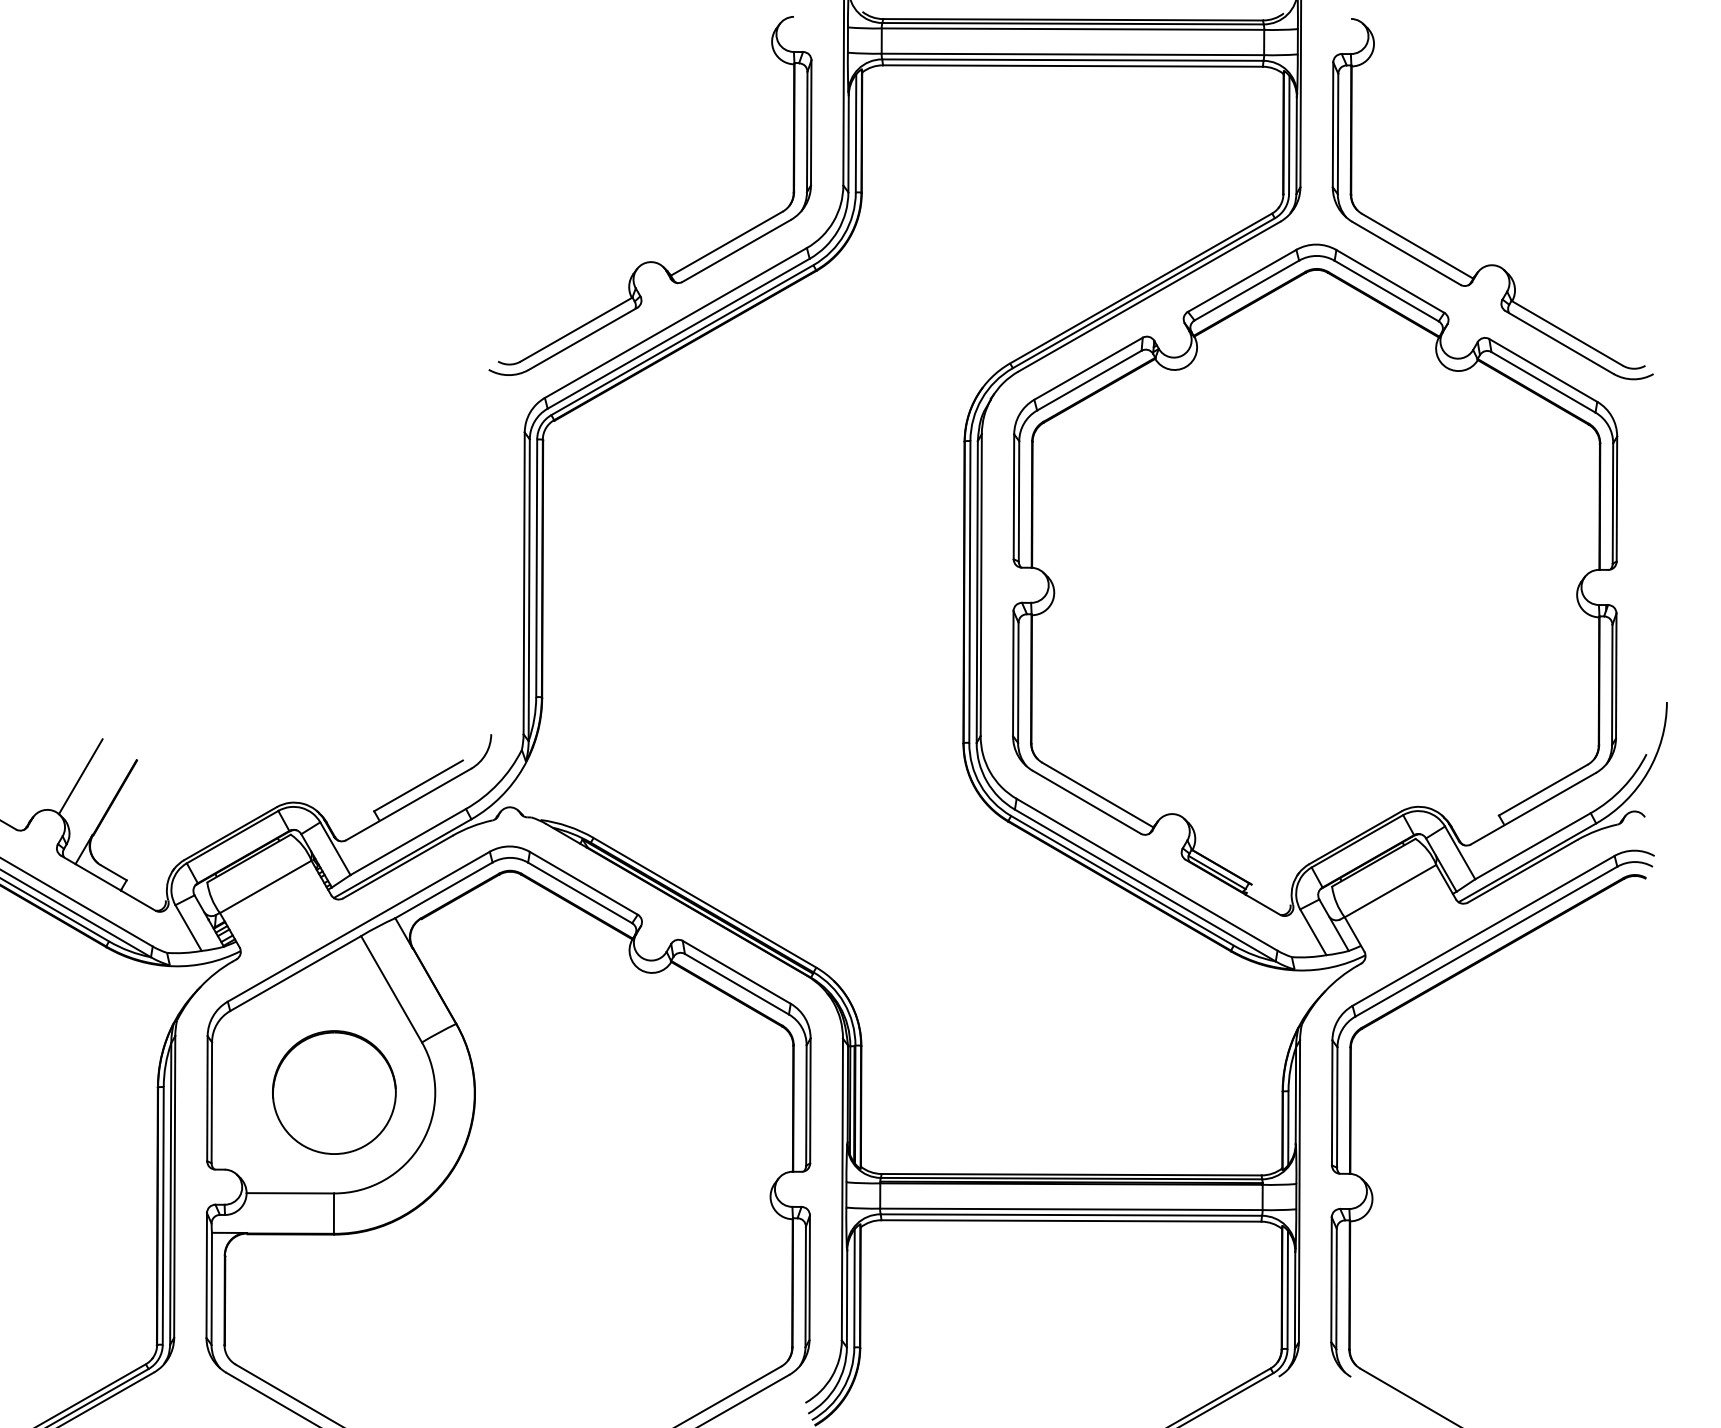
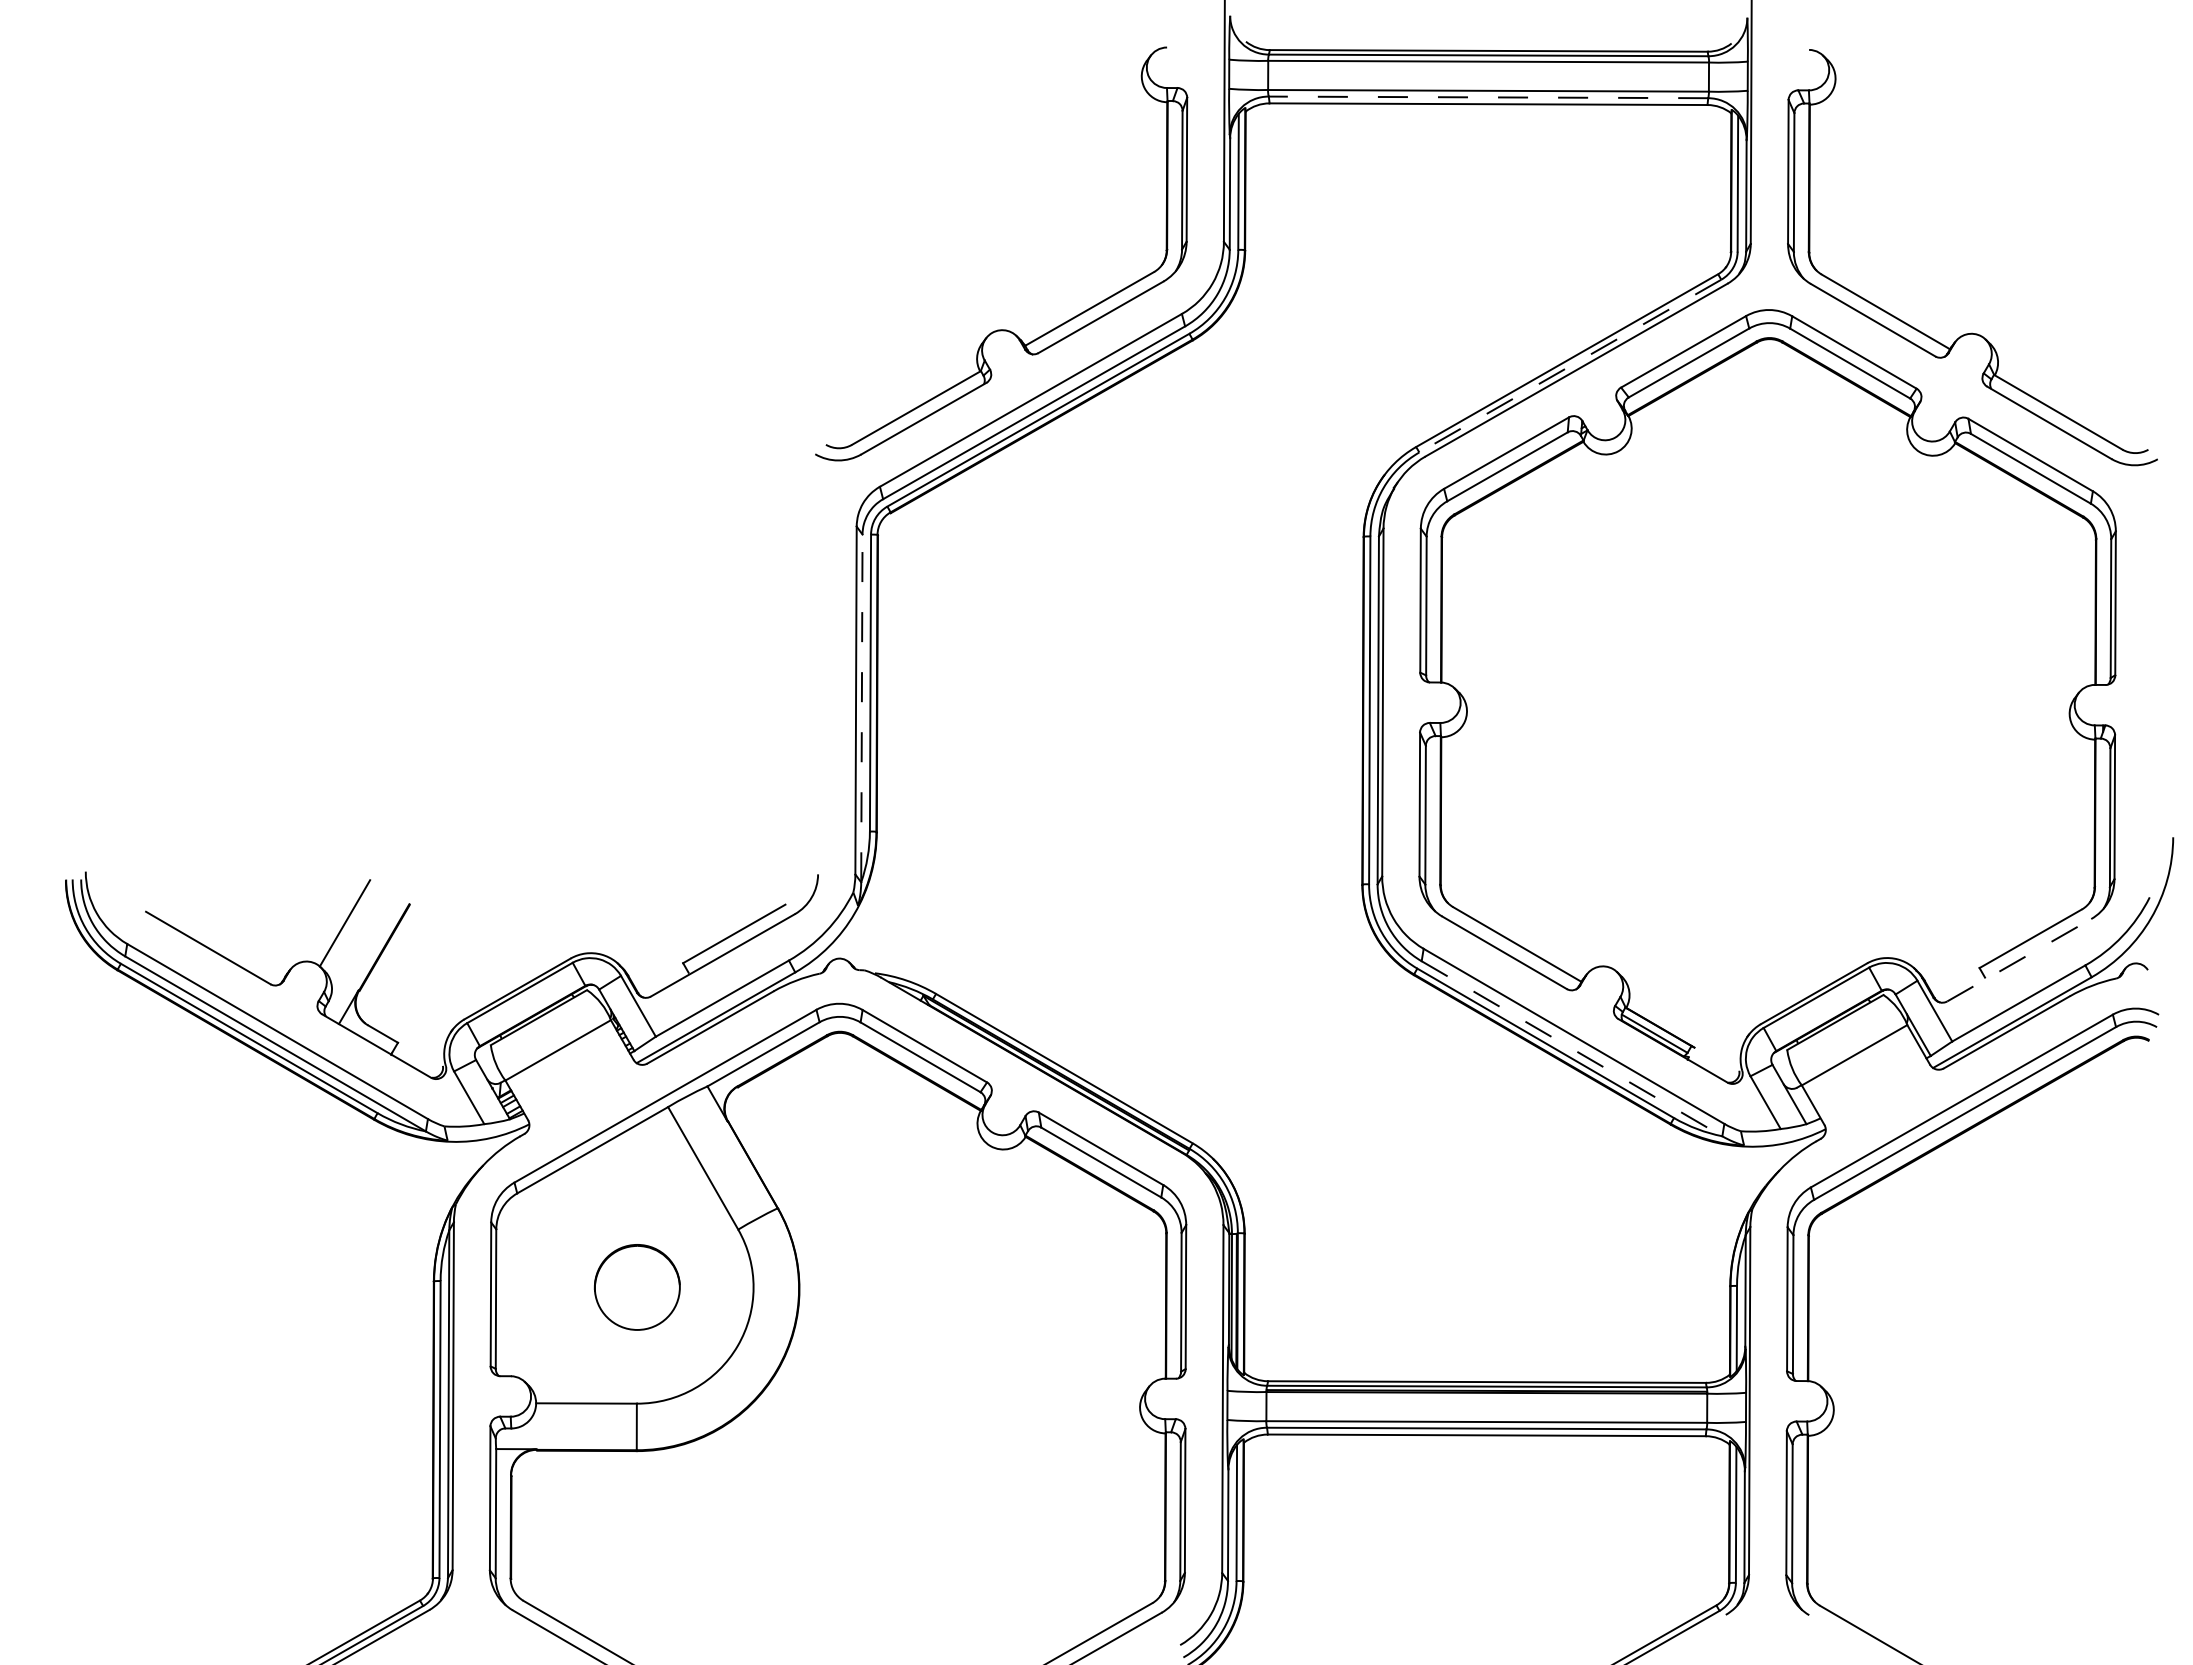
line: (1072, 60) -> (1488, 97), solid -> dashed
line: (1144, 293) -> (1570, 366), solid -> dashed
line: (528, 590) -> (861, 708), solid -> dashed
line: (1533, 808) -> (2019, 960), solid -> dashed
line: (1144, 885) -> (1571, 1048), solid -> dashed
part: (334, 1092) -> (637, 1287), size x0.6

